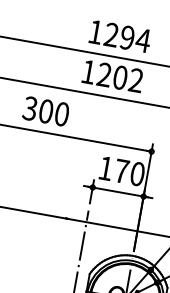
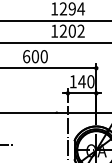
text: (30, 108) -> (26, 56), 300 -> 600
text: (120, 170) -> (81, 81), 170 -> 140

